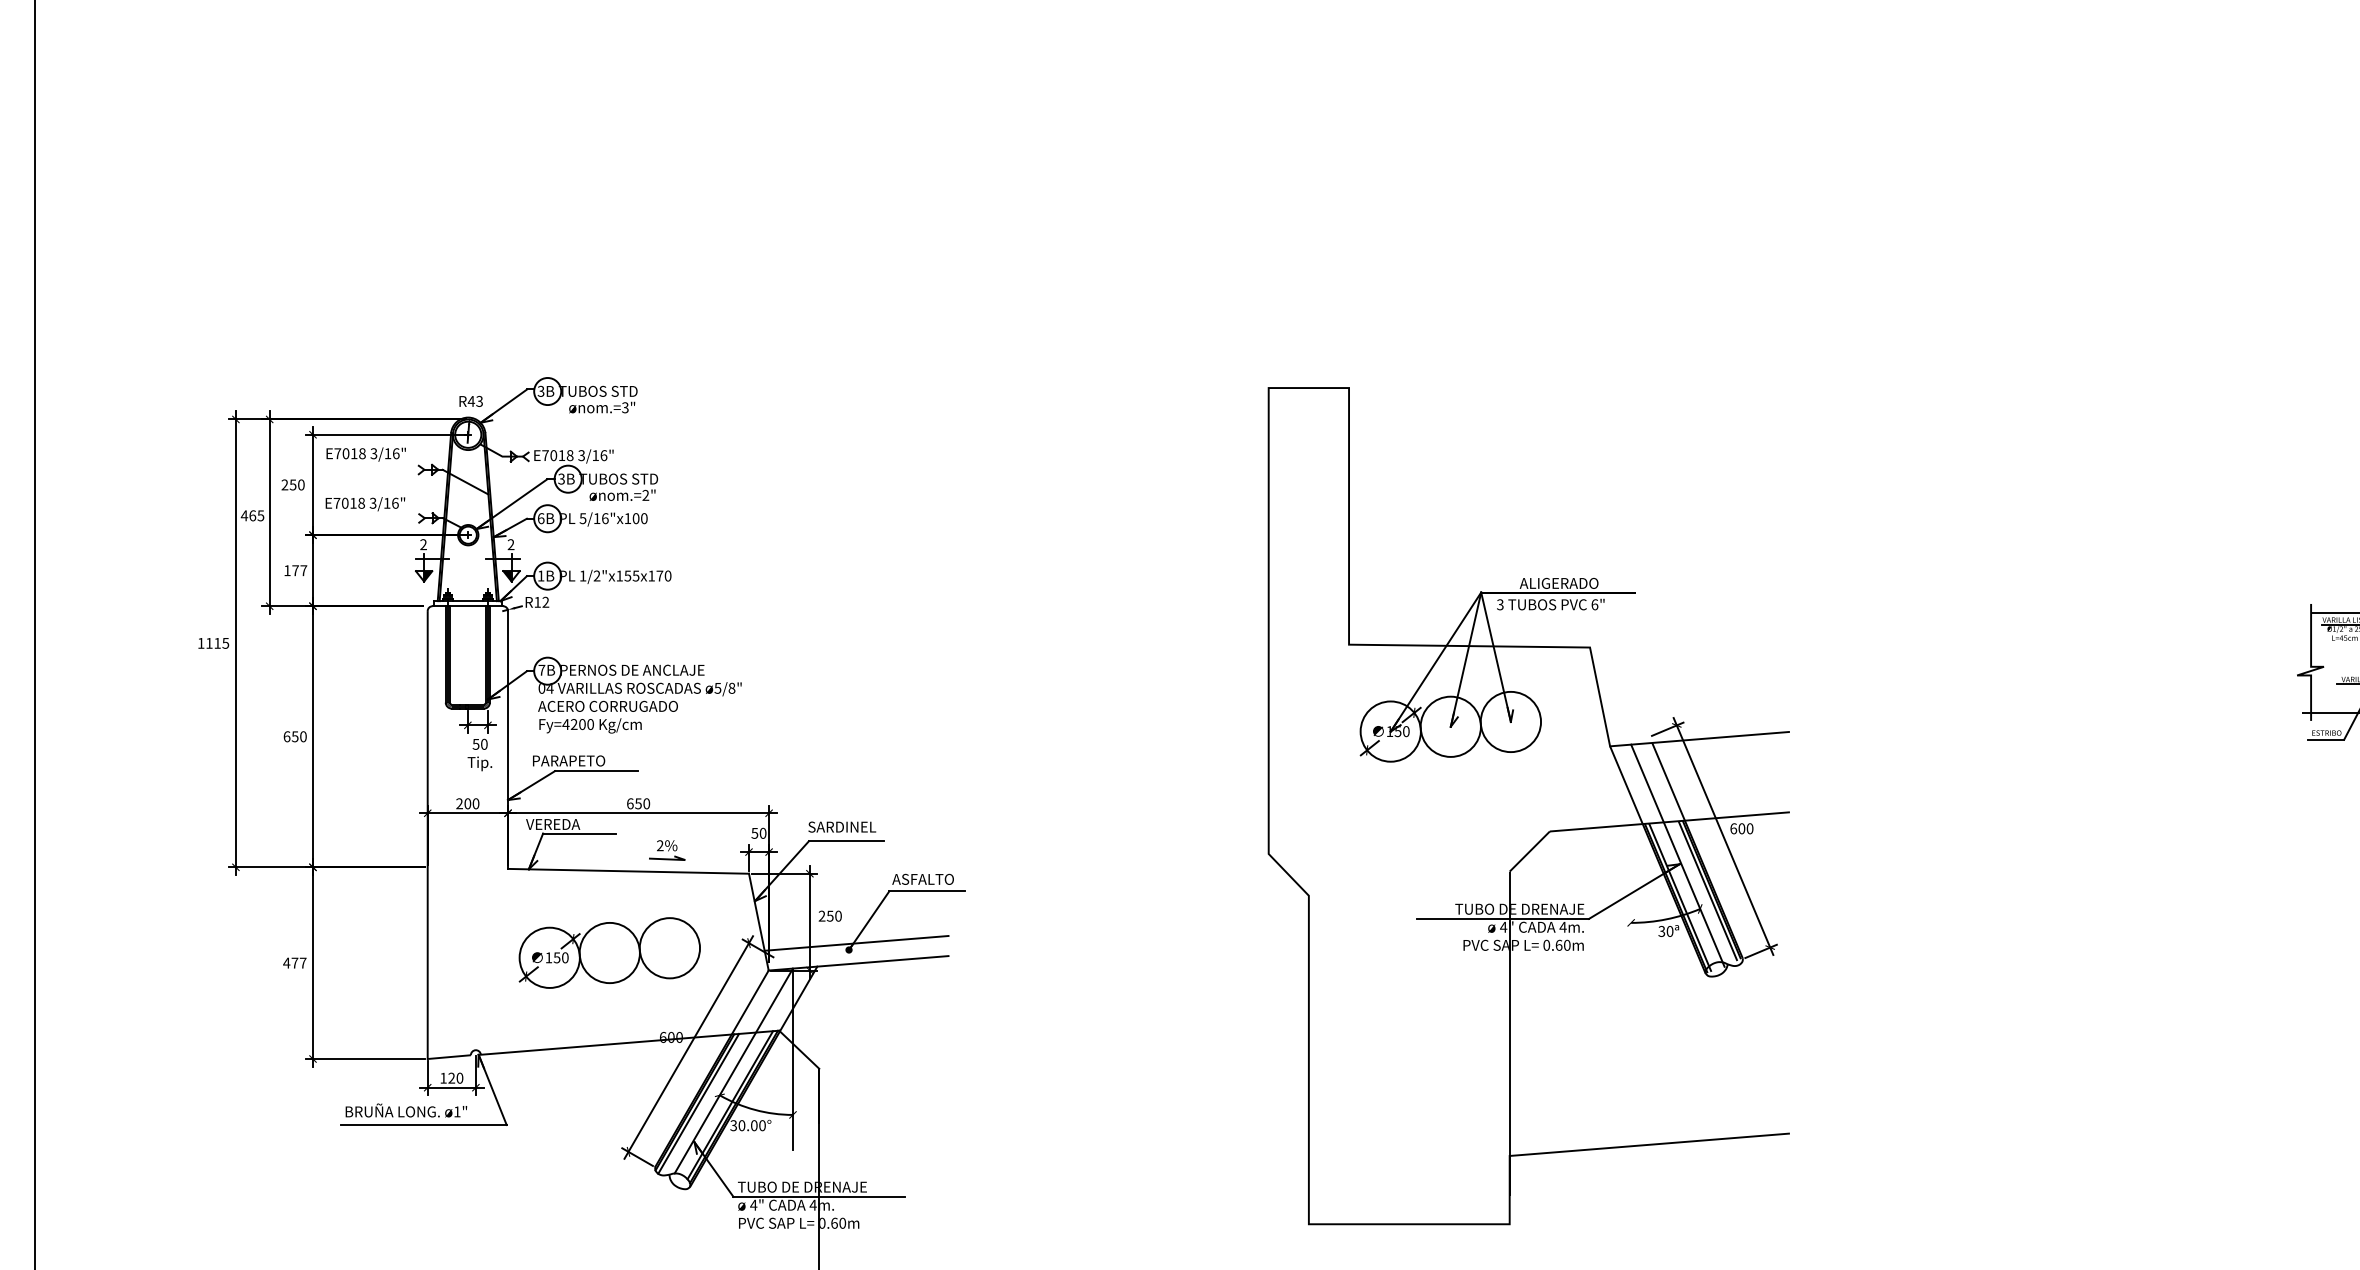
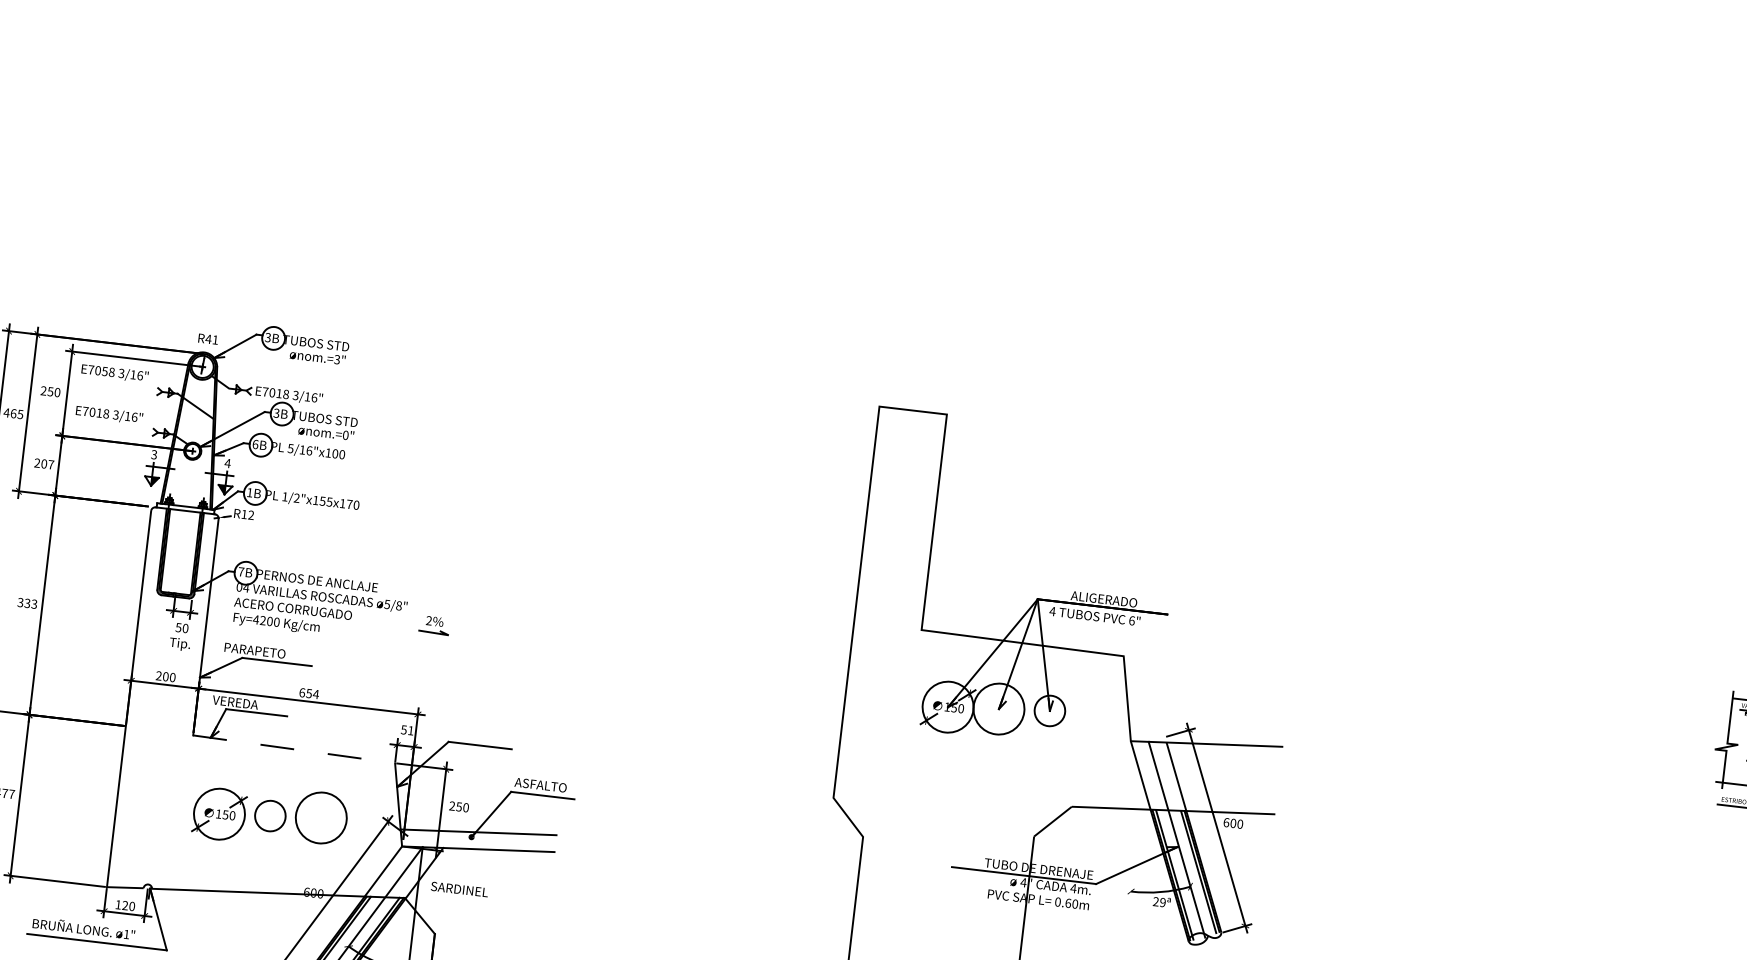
text: (479, 400) -> (215, 339), R43 -> R41
text: (353, 453) -> (104, 371), E7018 -> E7058
text: (645, 495) -> (345, 435), ønom.=2" -> ønom.=0"
text: (423, 544) -> (154, 454), 2 -> 3
text: (510, 544) -> (227, 463), 2 -> 4
text: (291, 570) -> (40, 463), 177 -> 207
text: (1499, 604) -> (1051, 611), 3 -> 4
circle: (1510, 721) -> (1049, 710), size x0.6
text: (294, 736) -> (26, 603), 650 -> 333
text: (646, 803) -> (315, 694), 650 -> 654
text: (842, 826) -> (459, 889), moved
text: (762, 832) -> (410, 729), 50 -> 51
part: (667, 850) -> (434, 625), moved
line: (628, 871) -> (294, 749), solid -> dashed
text: (1665, 931) -> (1159, 902), 30ª -> 29ª
circle: (609, 952) -> (270, 815), size x0.6

